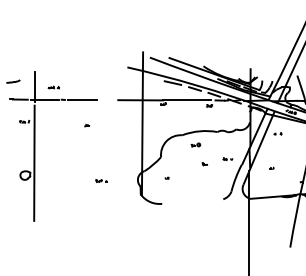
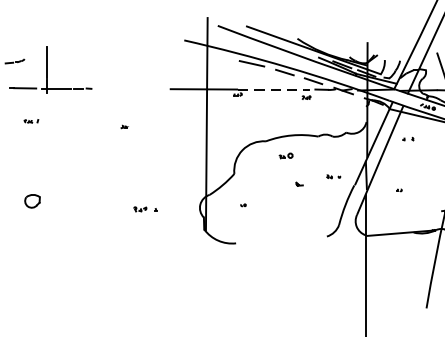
part: (53, 87) -> (74, 70), removed
line: (82, 99) -> (117, 88), removed
line: (186, 100) -> (272, 89), solid -> dashed
line: (34, 162) -> (46, 181), removed
part: (101, 180) -> (145, 208), size x1.4

